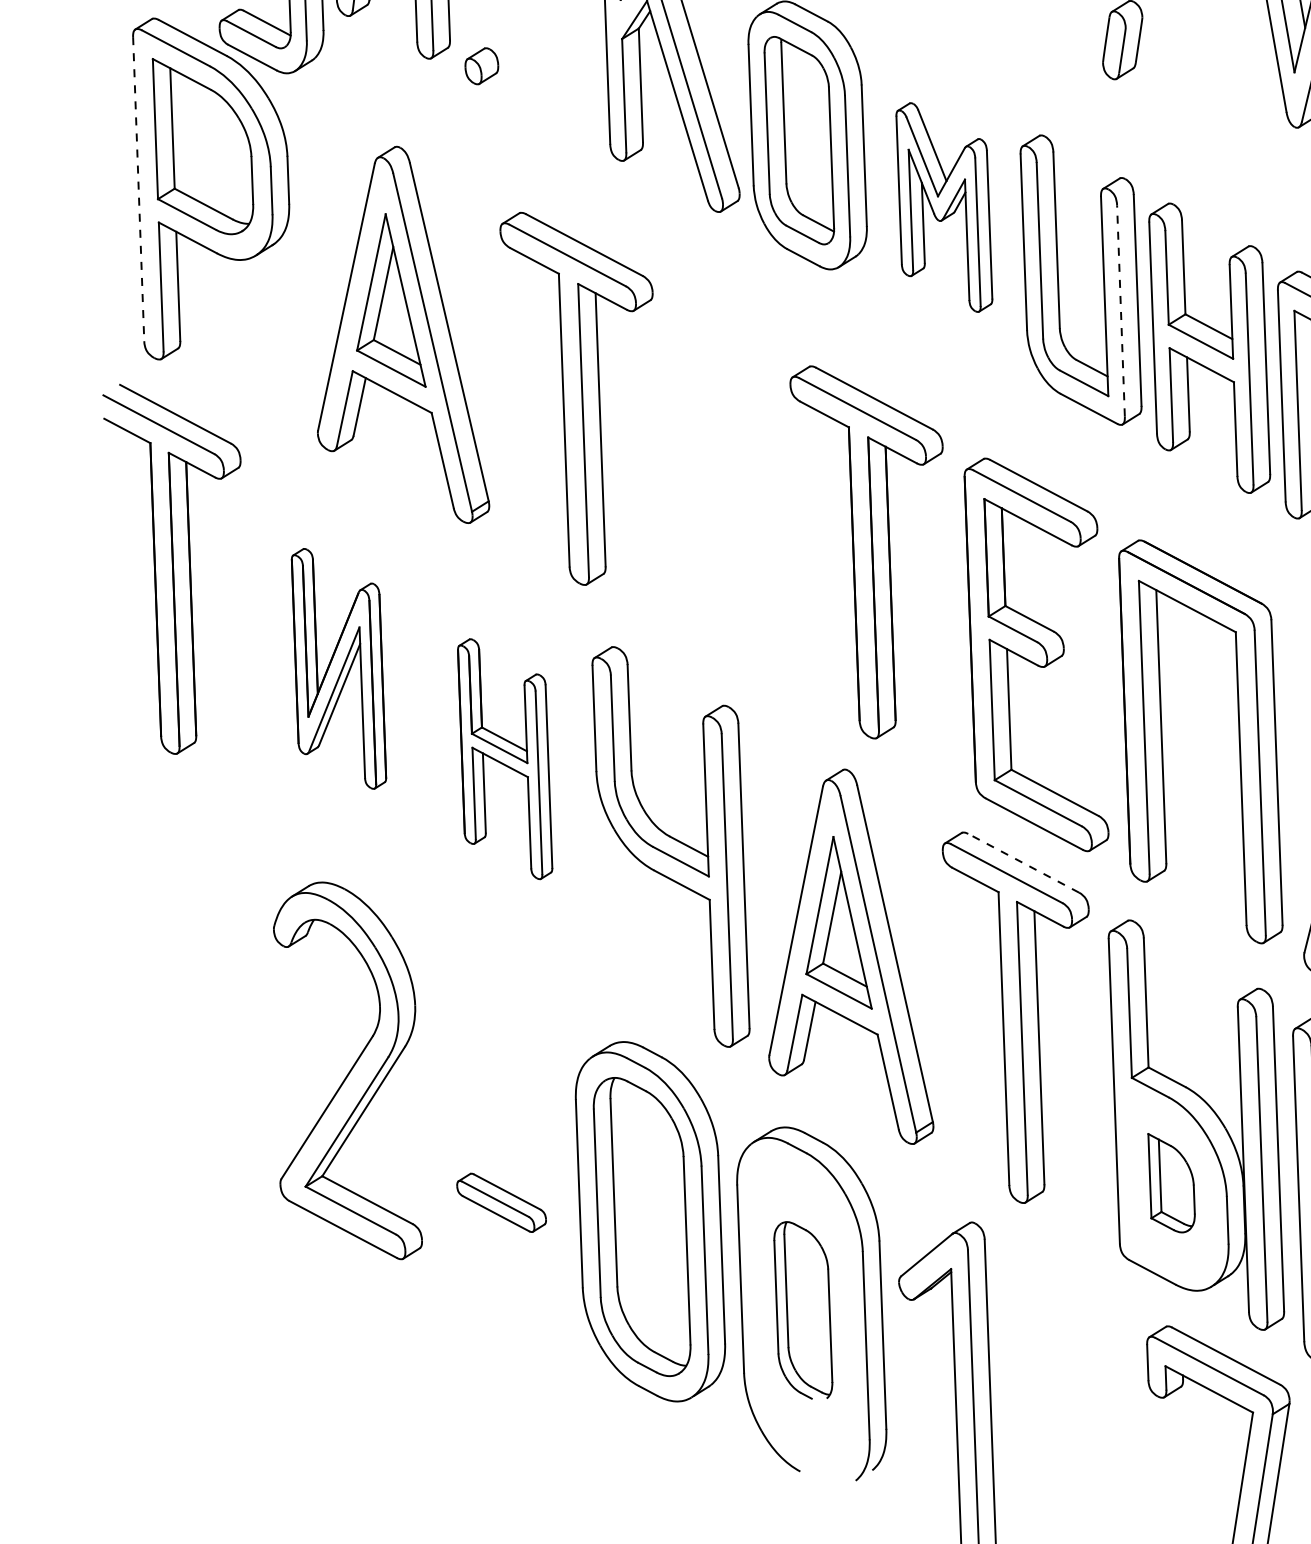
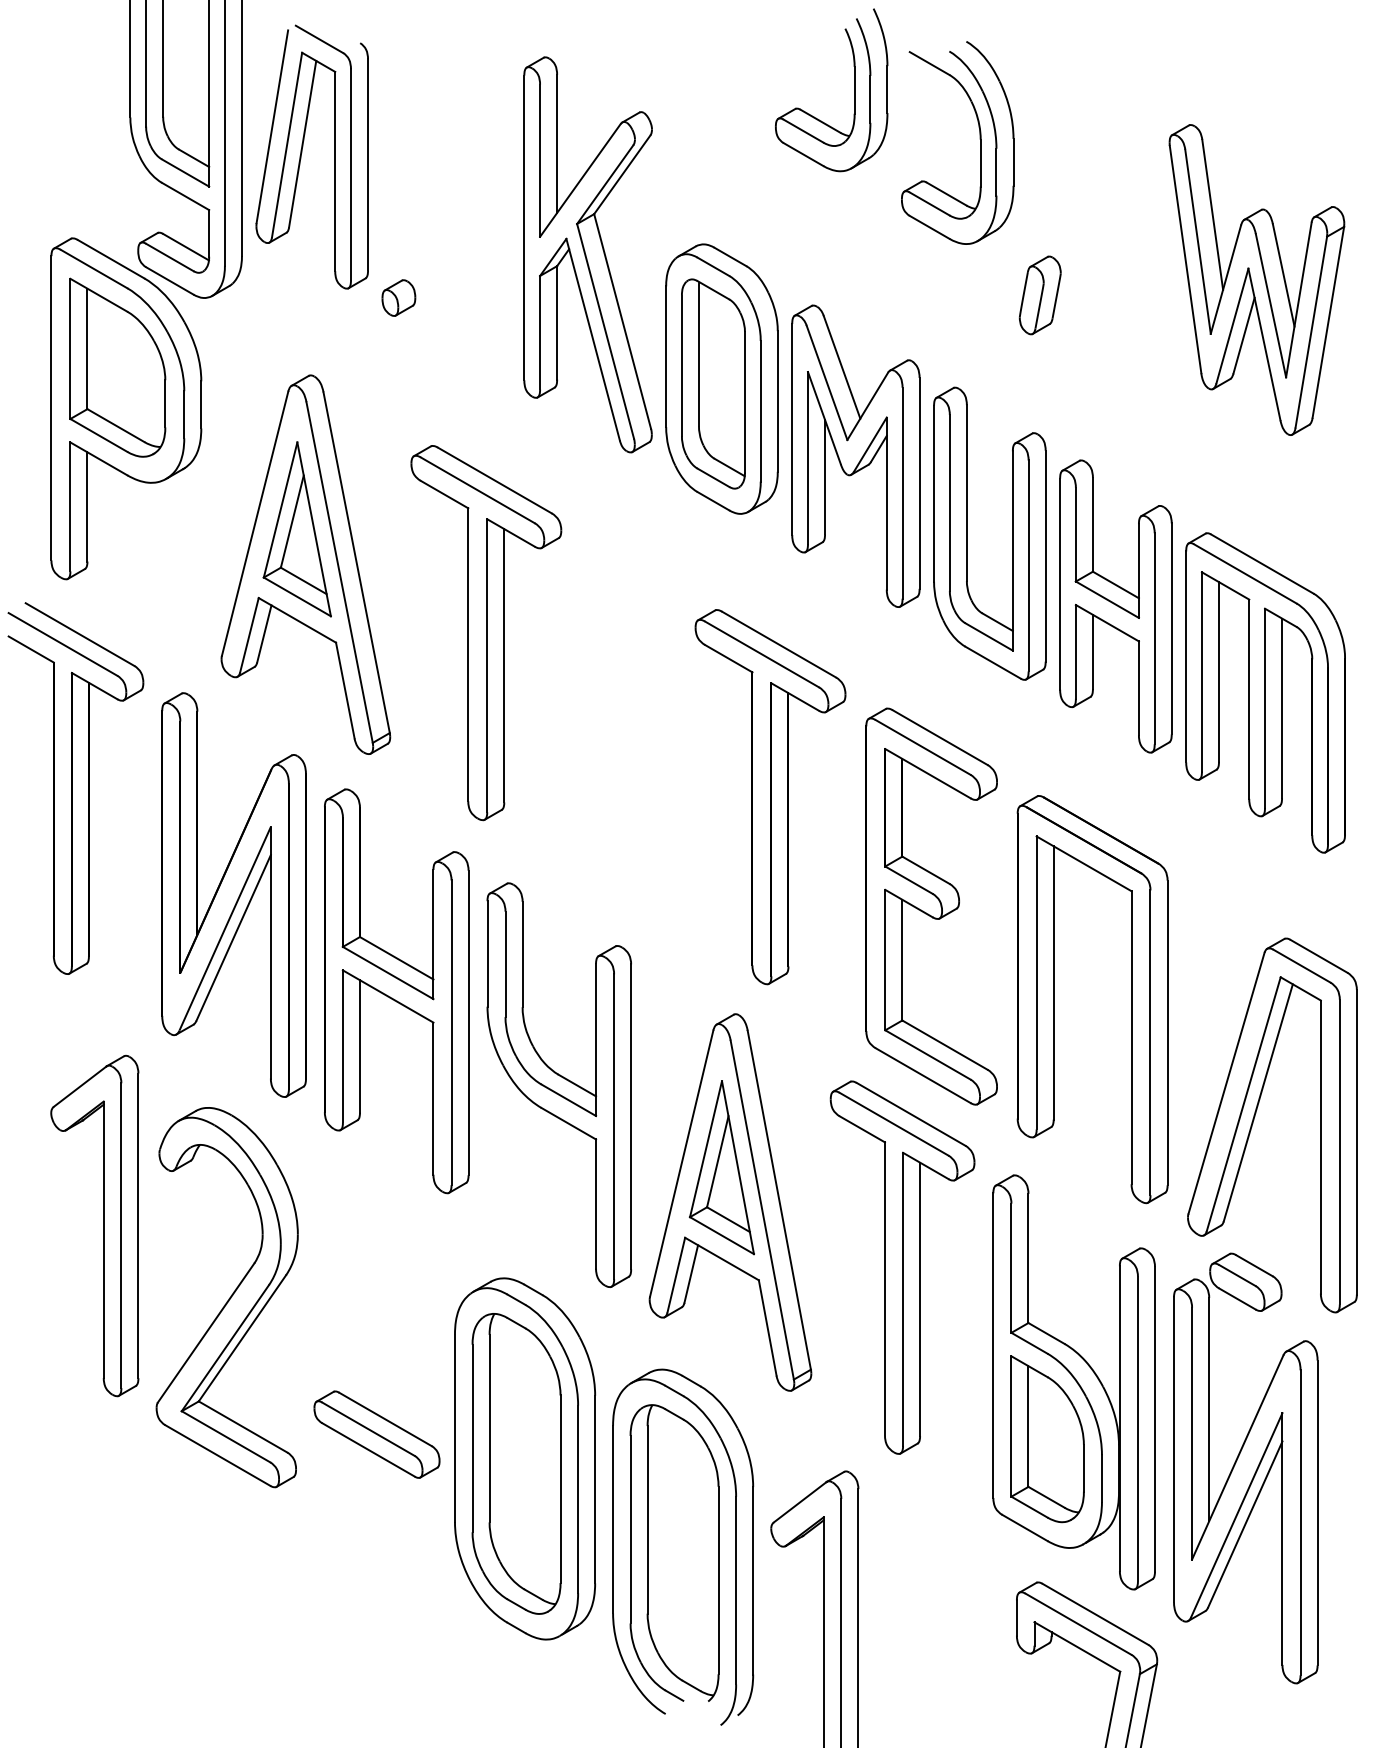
line: (138, 189) -> (51, 408), dashed -> solid
part: (943, 206) -> (855, 455), size x1.43
line: (1120, 310) -> (1028, 565), dashed -> solid
part: (338, 668) -> (233, 894), size x1.67
part: (504, 759) -> (396, 991), size x1.67
line: (1024, 863) -> (911, 1114), dashed -> solid
part: (220, 1003) -> (103, 1225), added
part: (1171, 1183) -> (1047, 1439), size x1.67
part: (501, 1202) -> (376, 1434), size x1.43
part: (803, 1309) -> (674, 1552), size x1.67

